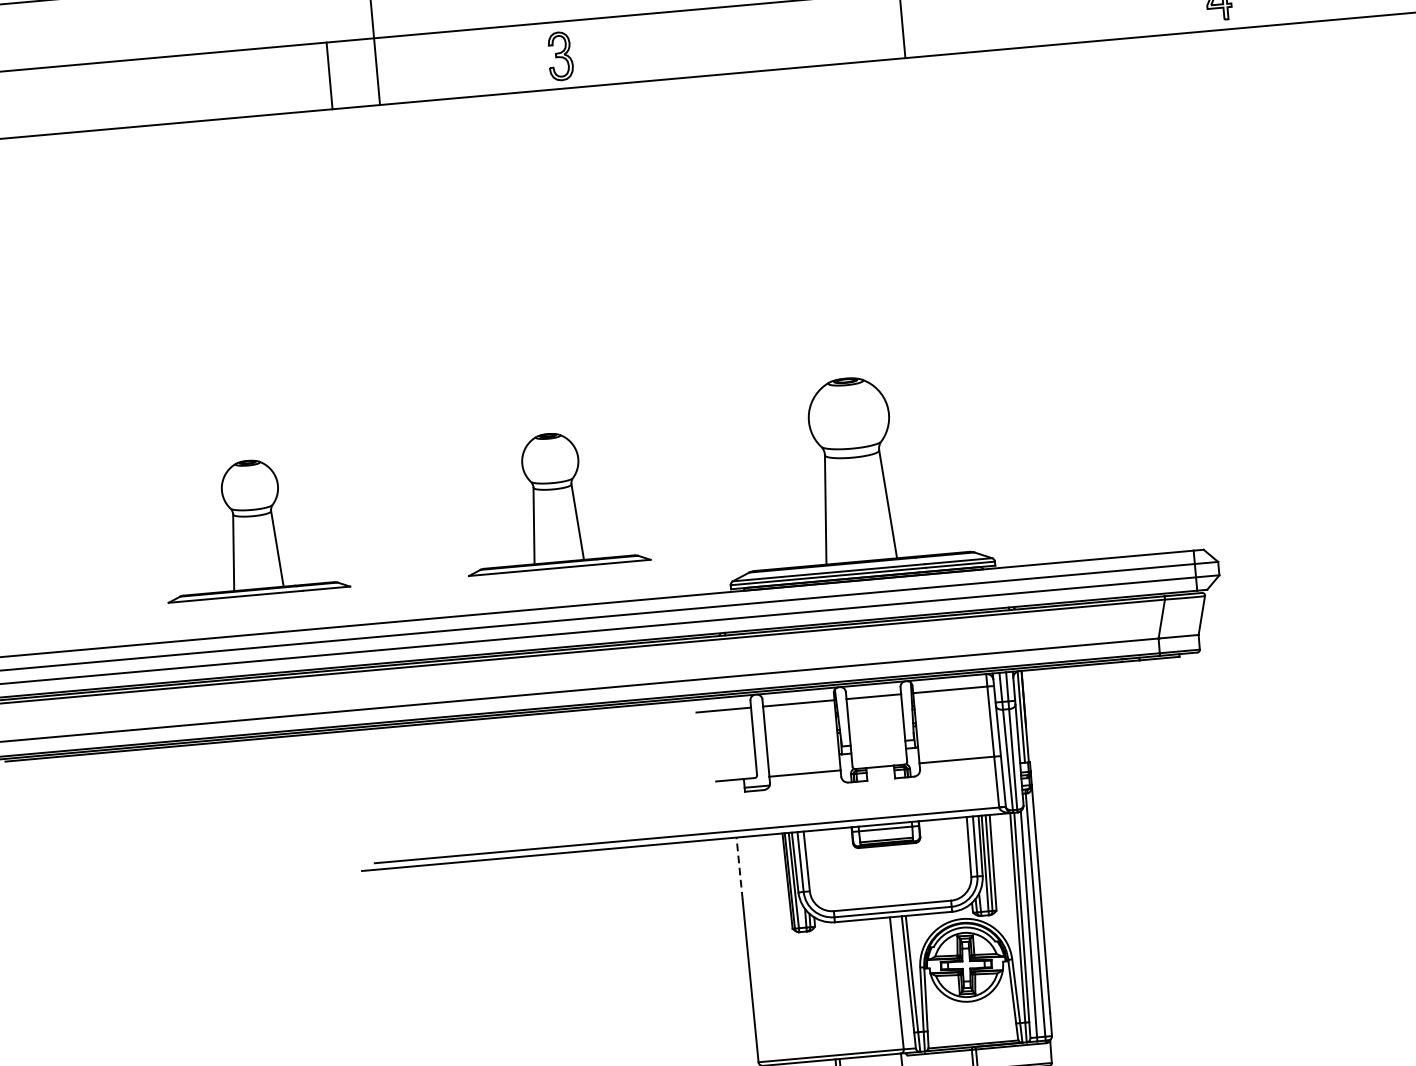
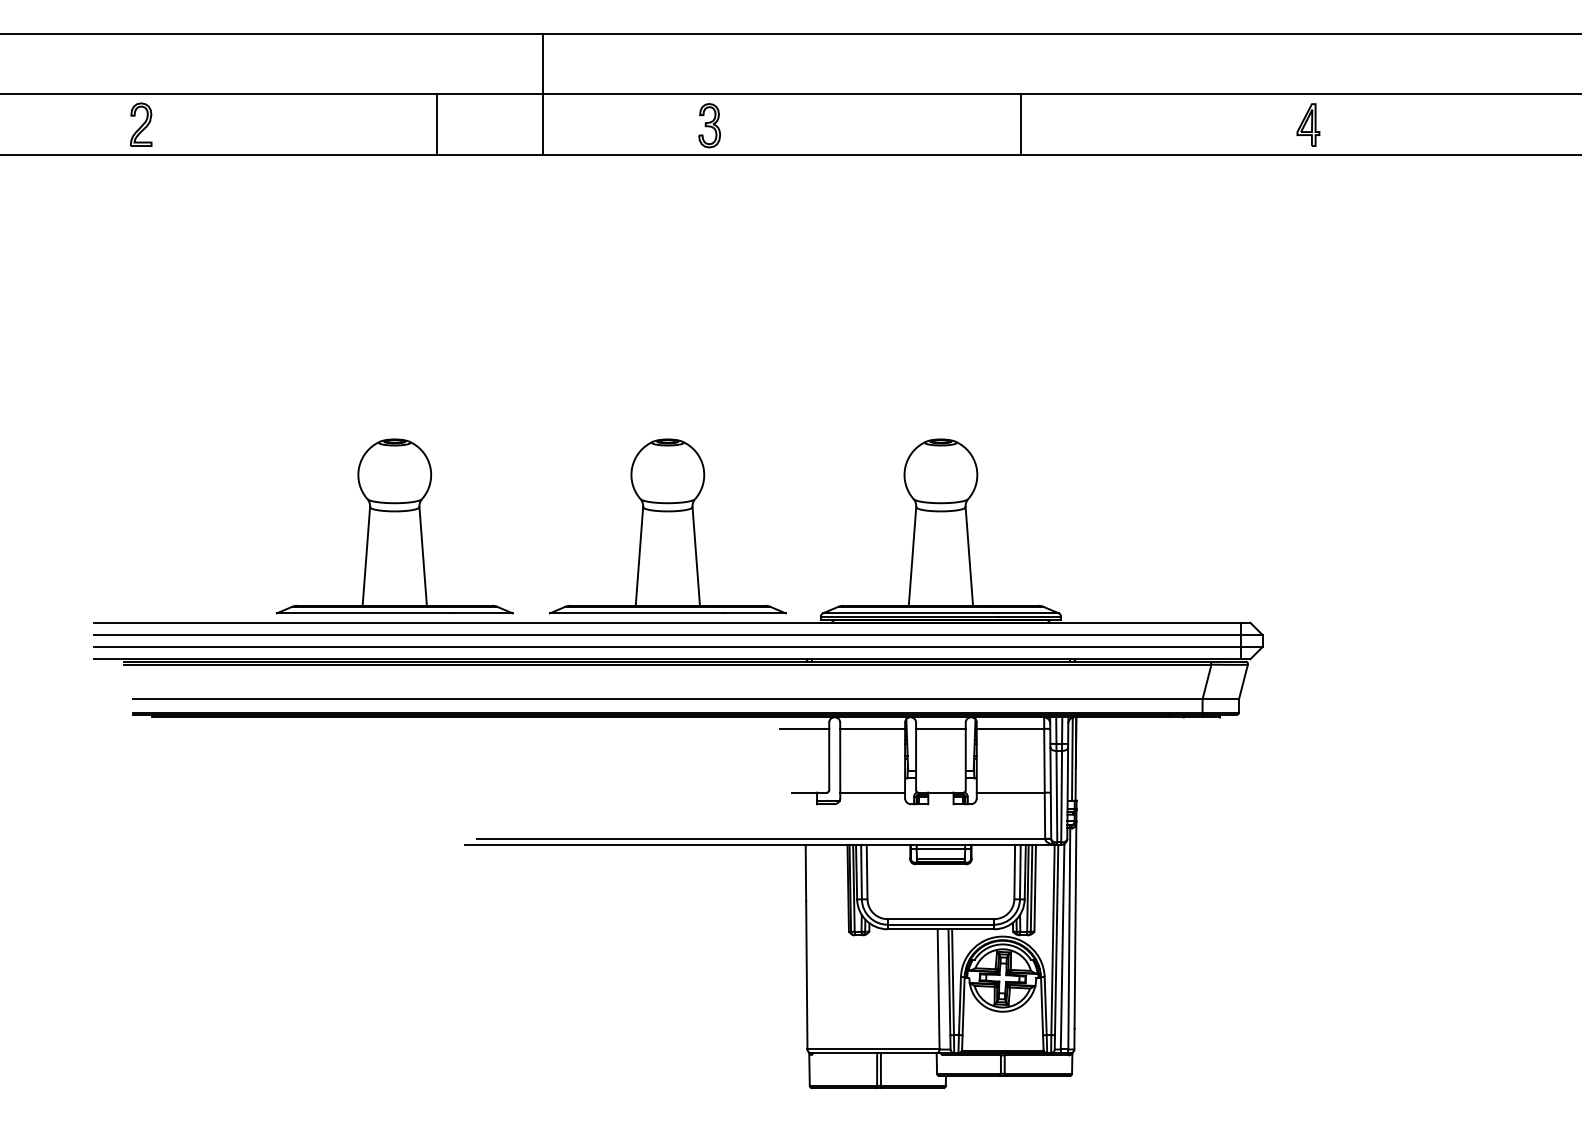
line: (329, 75) -> (436, 124), moved
part: (553, 501) -> (667, 526), size x1.43
part: (253, 527) -> (394, 526), size x1.43
line: (739, 867) -> (805, 872), dashed -> solid

